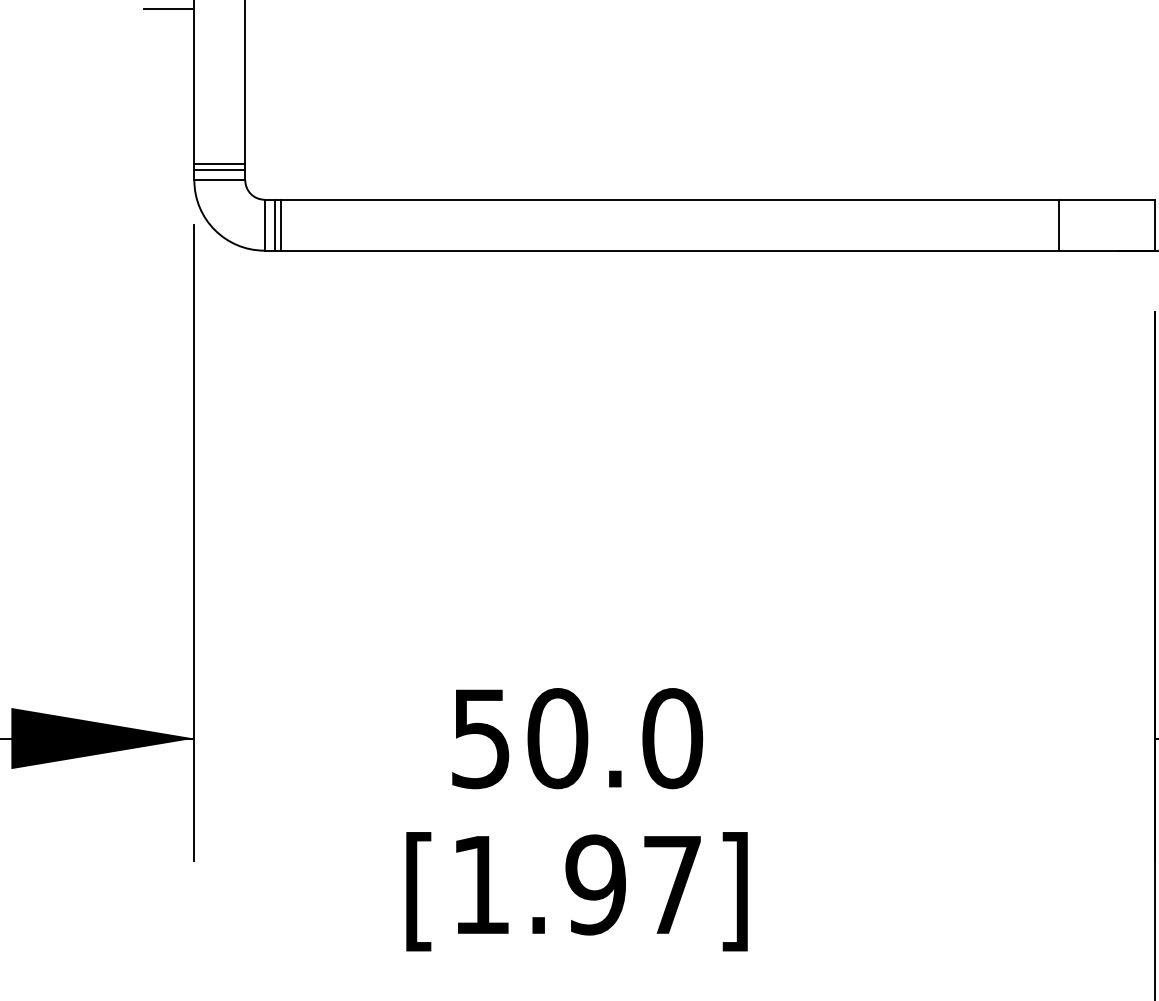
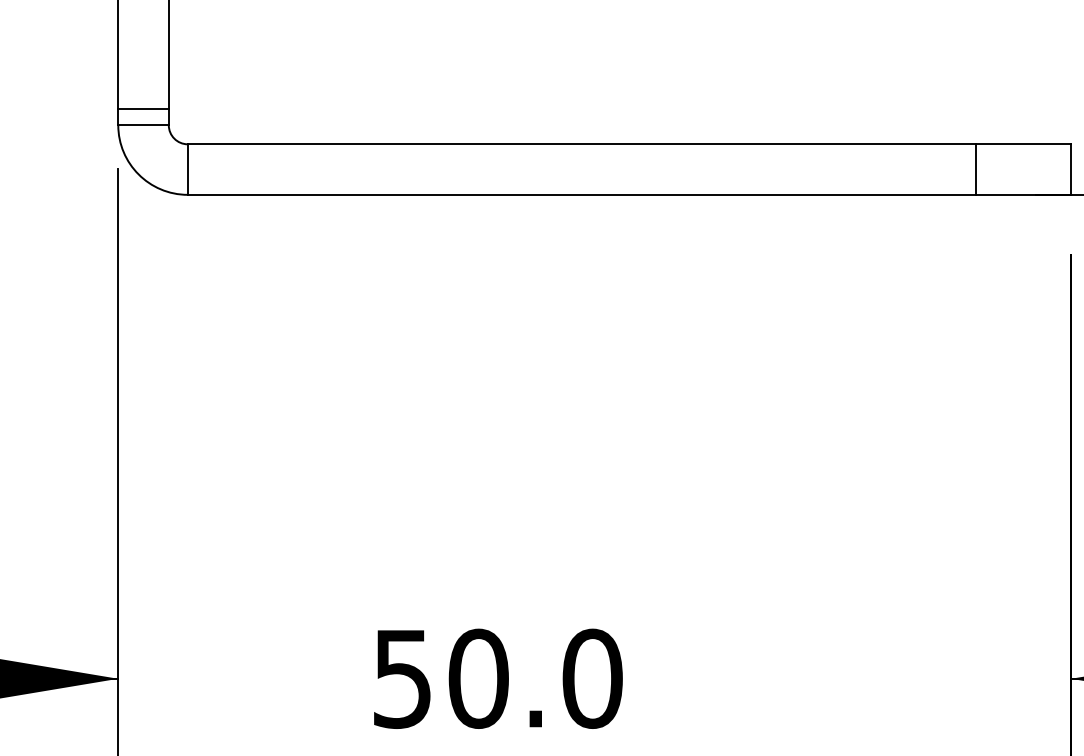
line: (219, 169) -> (143, 114), removed
line: (275, 224) -> (198, 168), removed
line: (280, 224) -> (203, 168), removed

